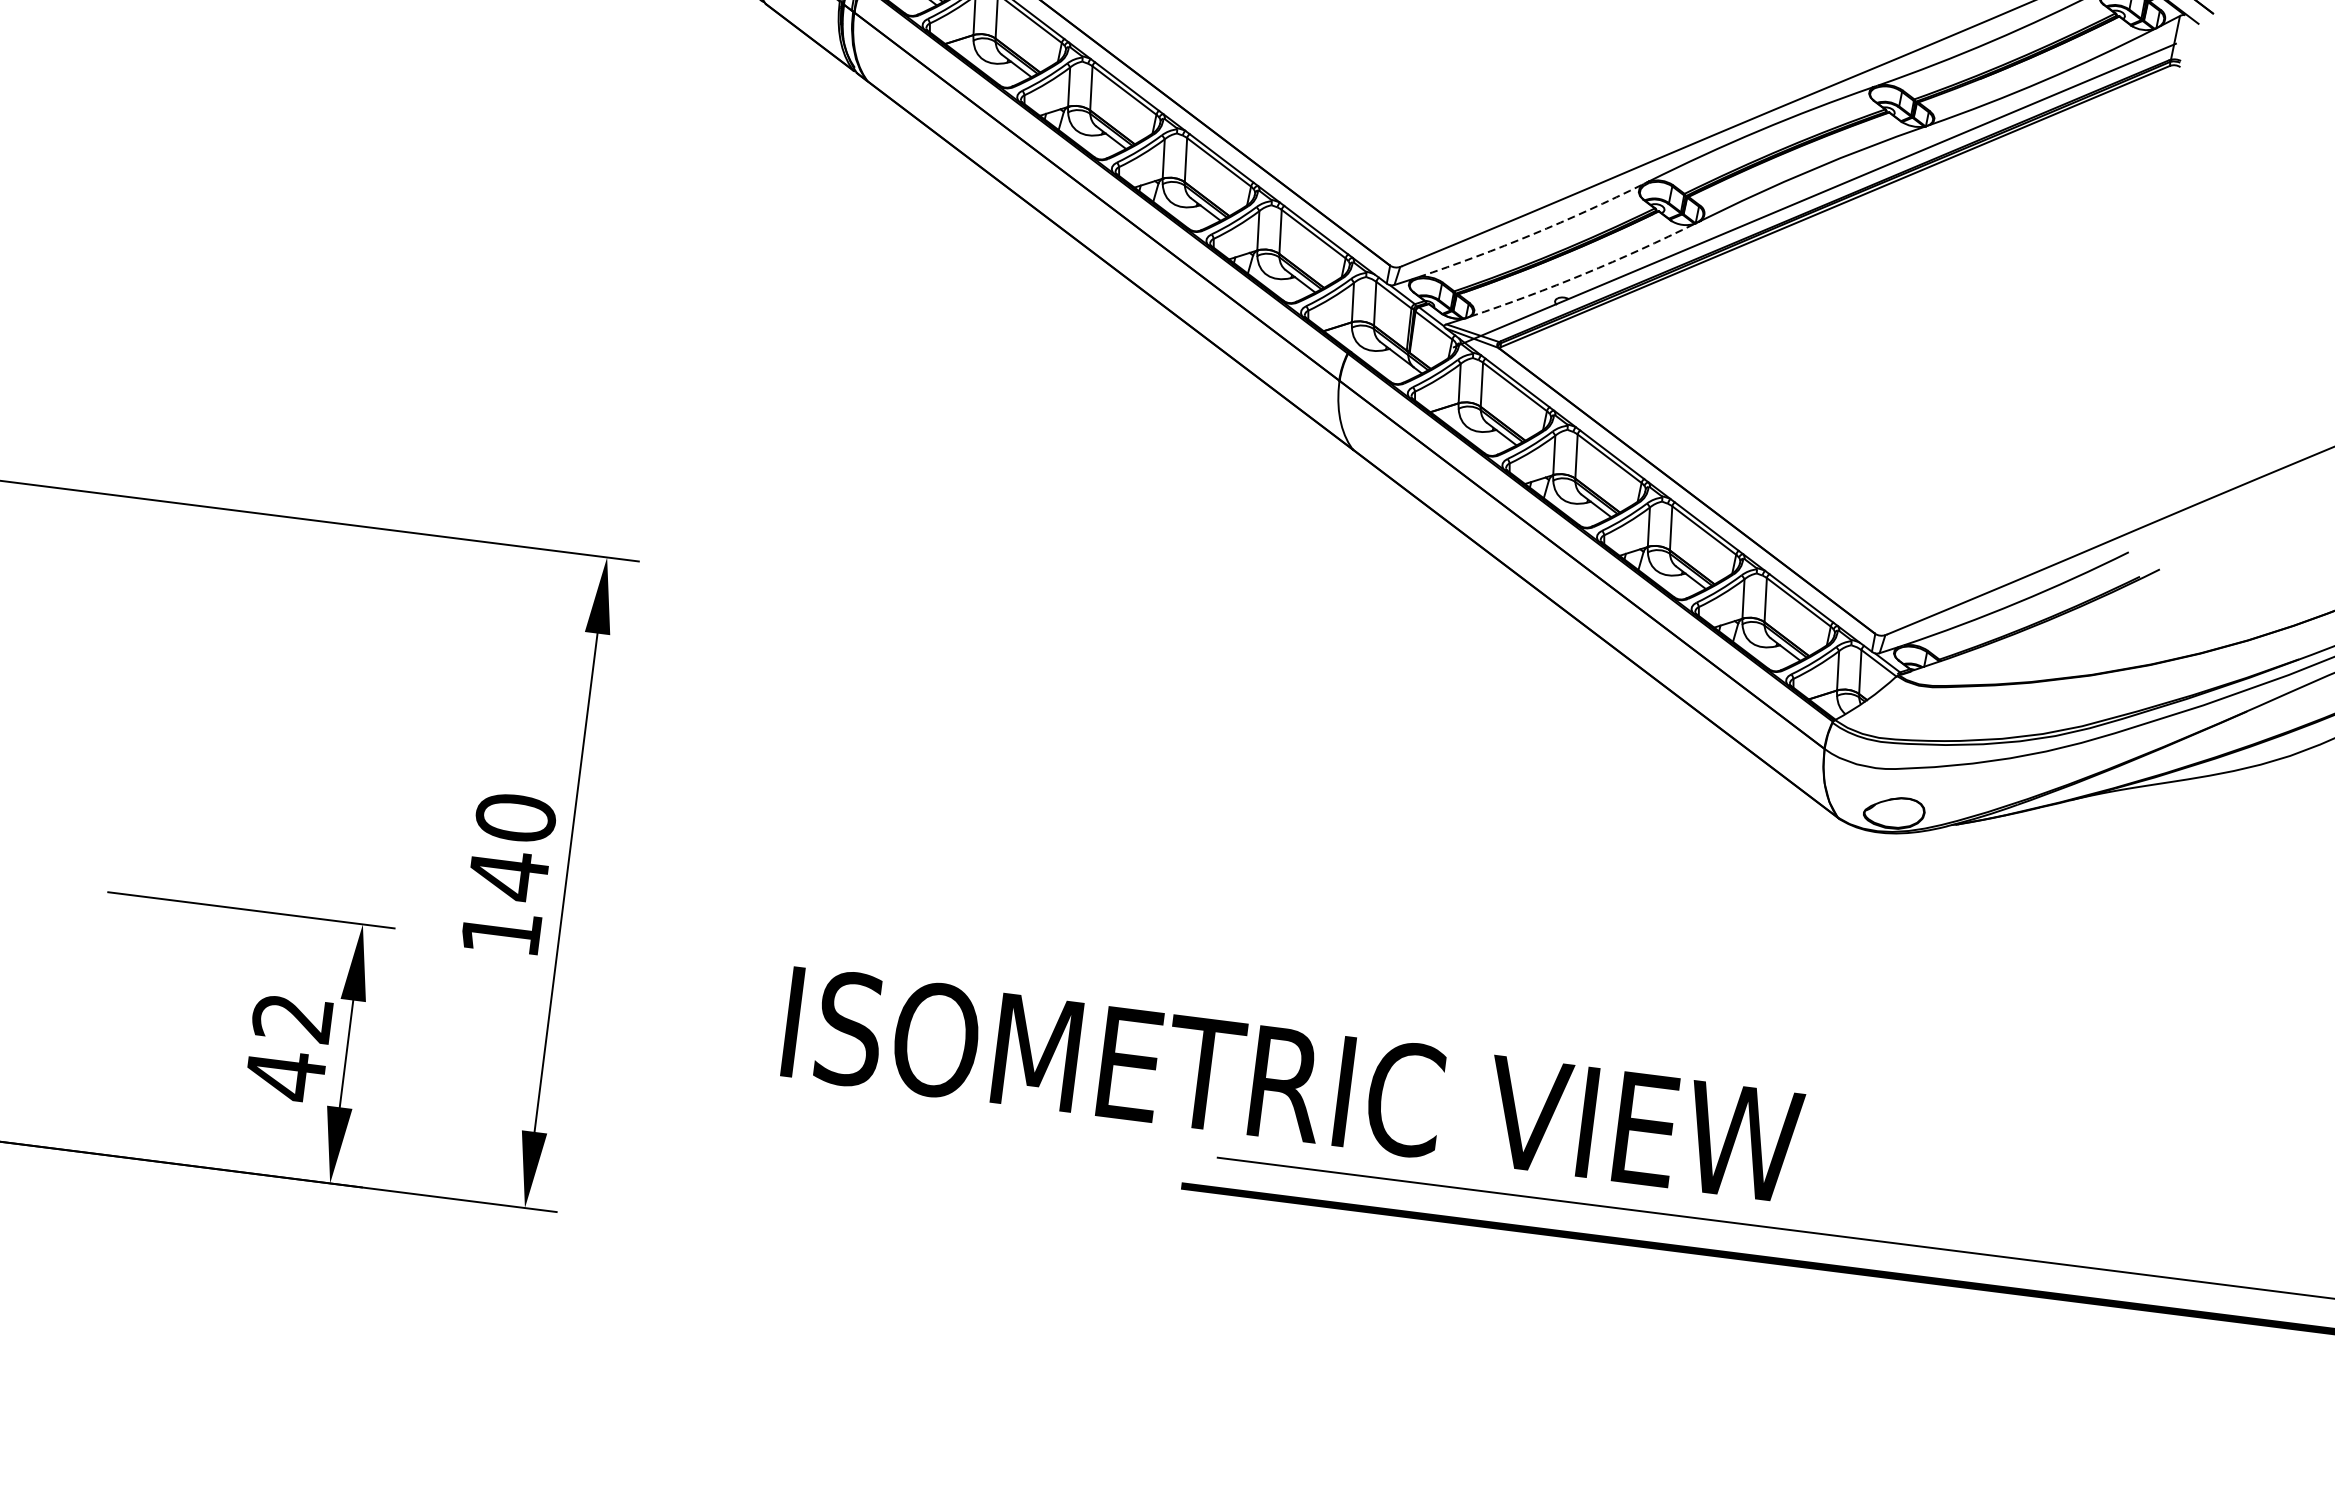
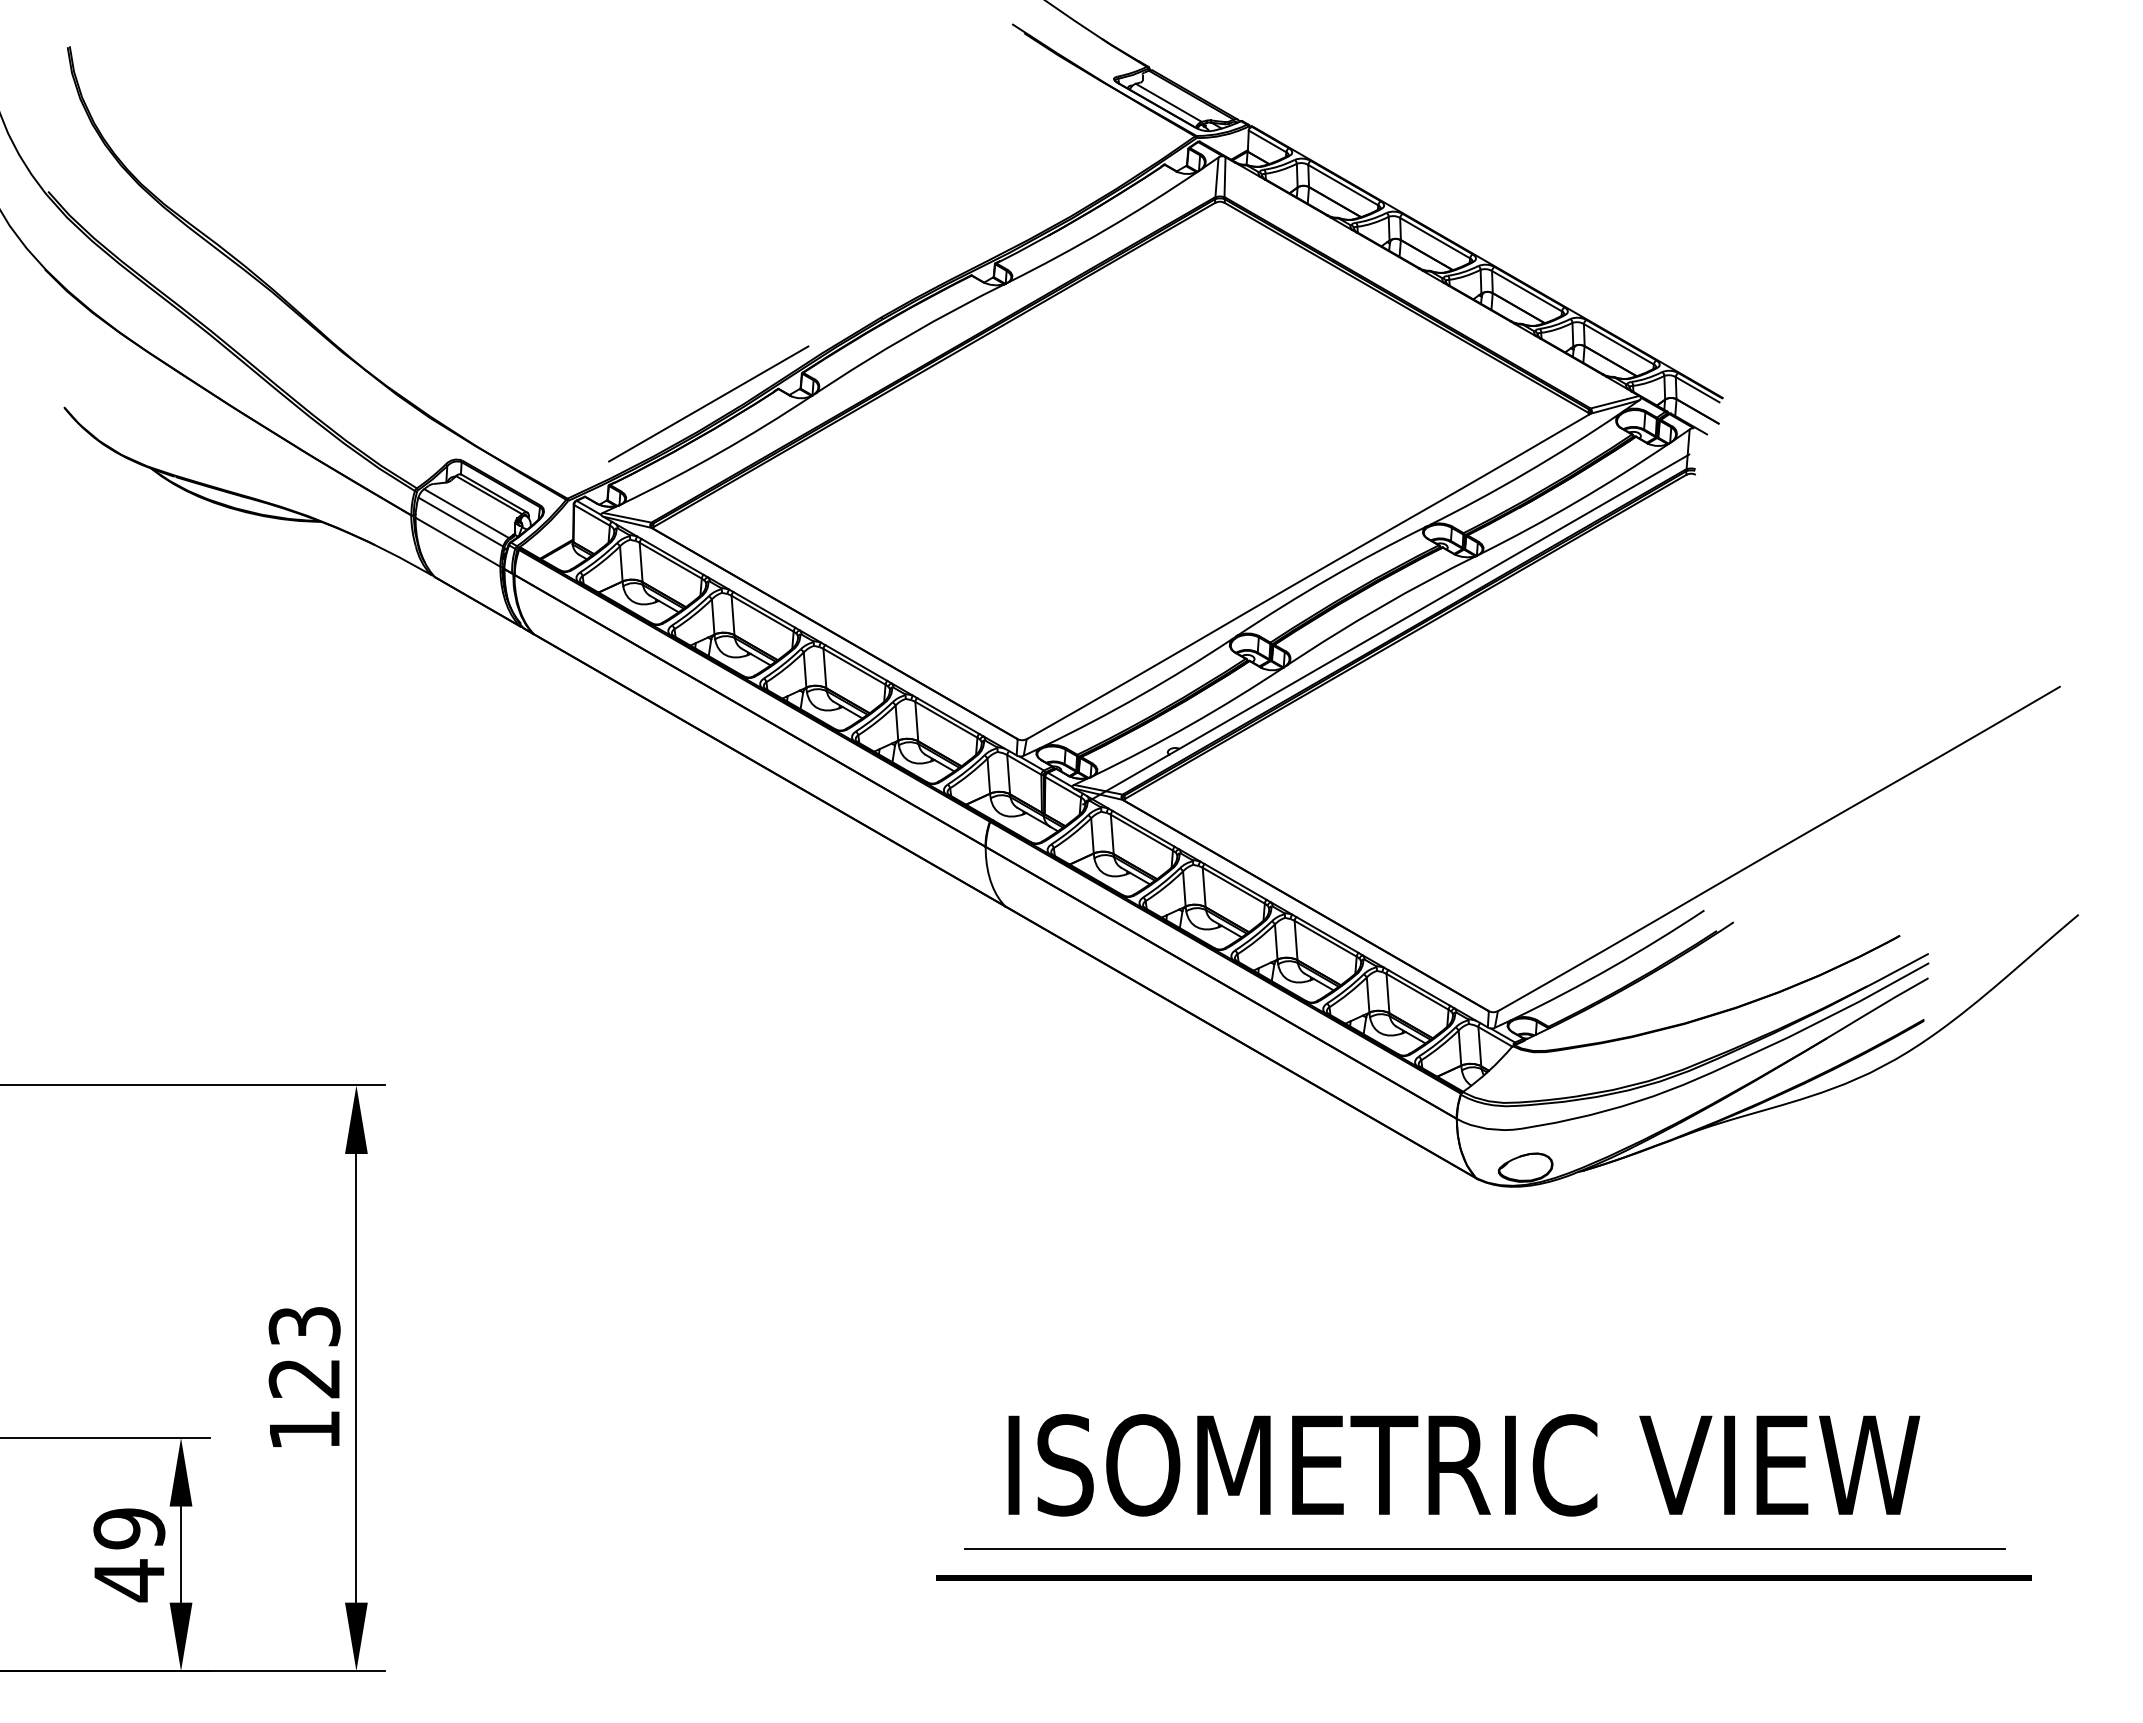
arc: (1532, 234) -> (1140, 695), dashed -> solid
arc: (1584, 273) -> (1190, 724), dashed -> solid
text: (511, 847) -> (304, 1353), 140 -> 123
text: (292, 1017) -> (129, 1528), 42 -> 49
text: (1293, 1085) -> (1464, 1465), moved

